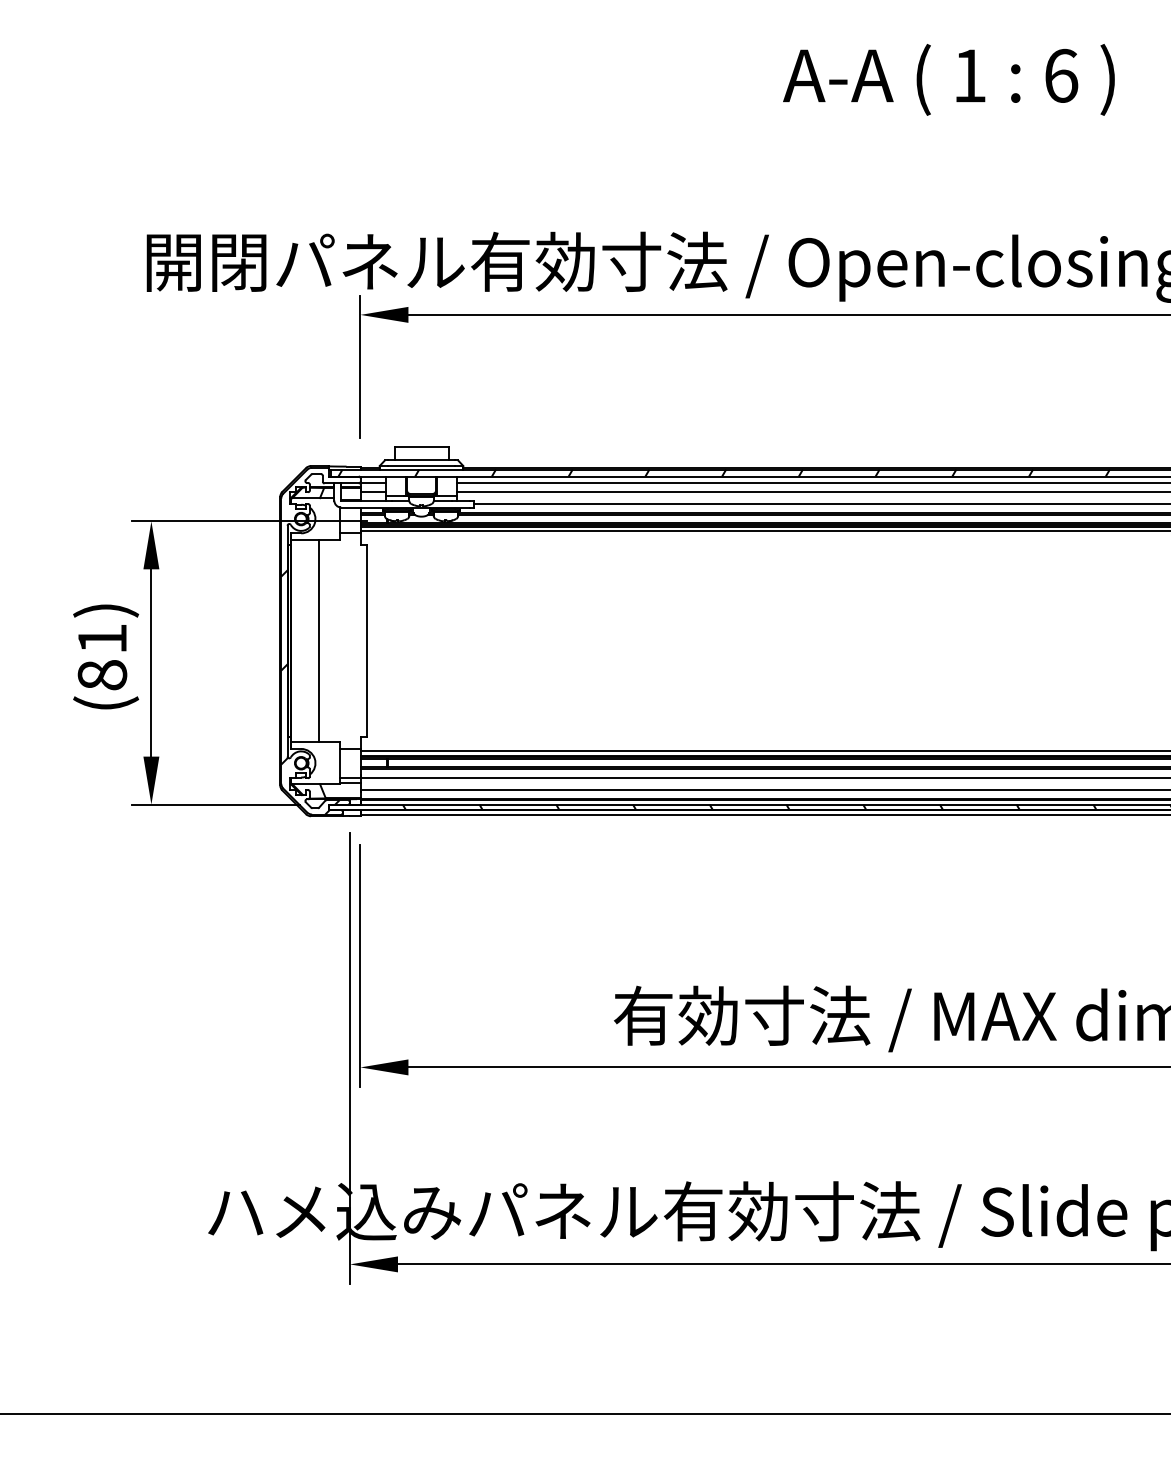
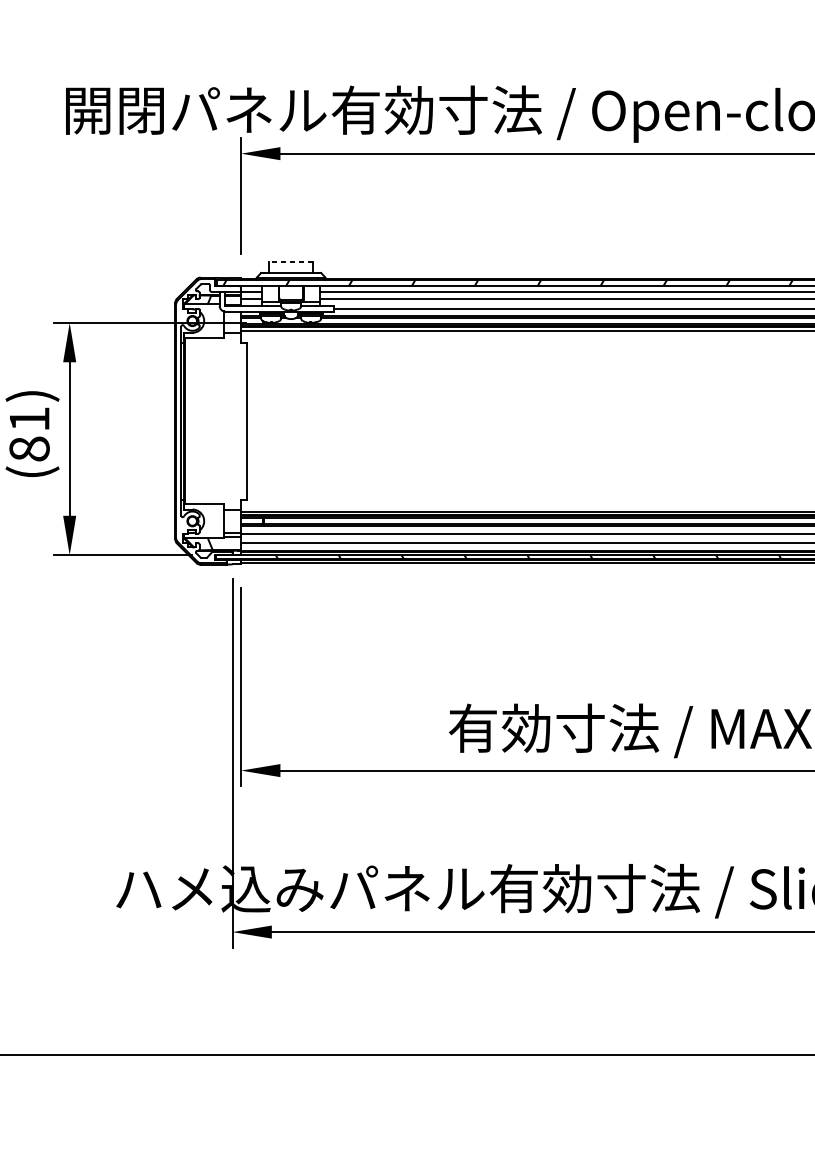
line: (421, 446) -> (291, 261), solid -> dashed
line: (319, 641) -> (207, 421), removed
hatch: (310, 692) -> (200, 463), removed

